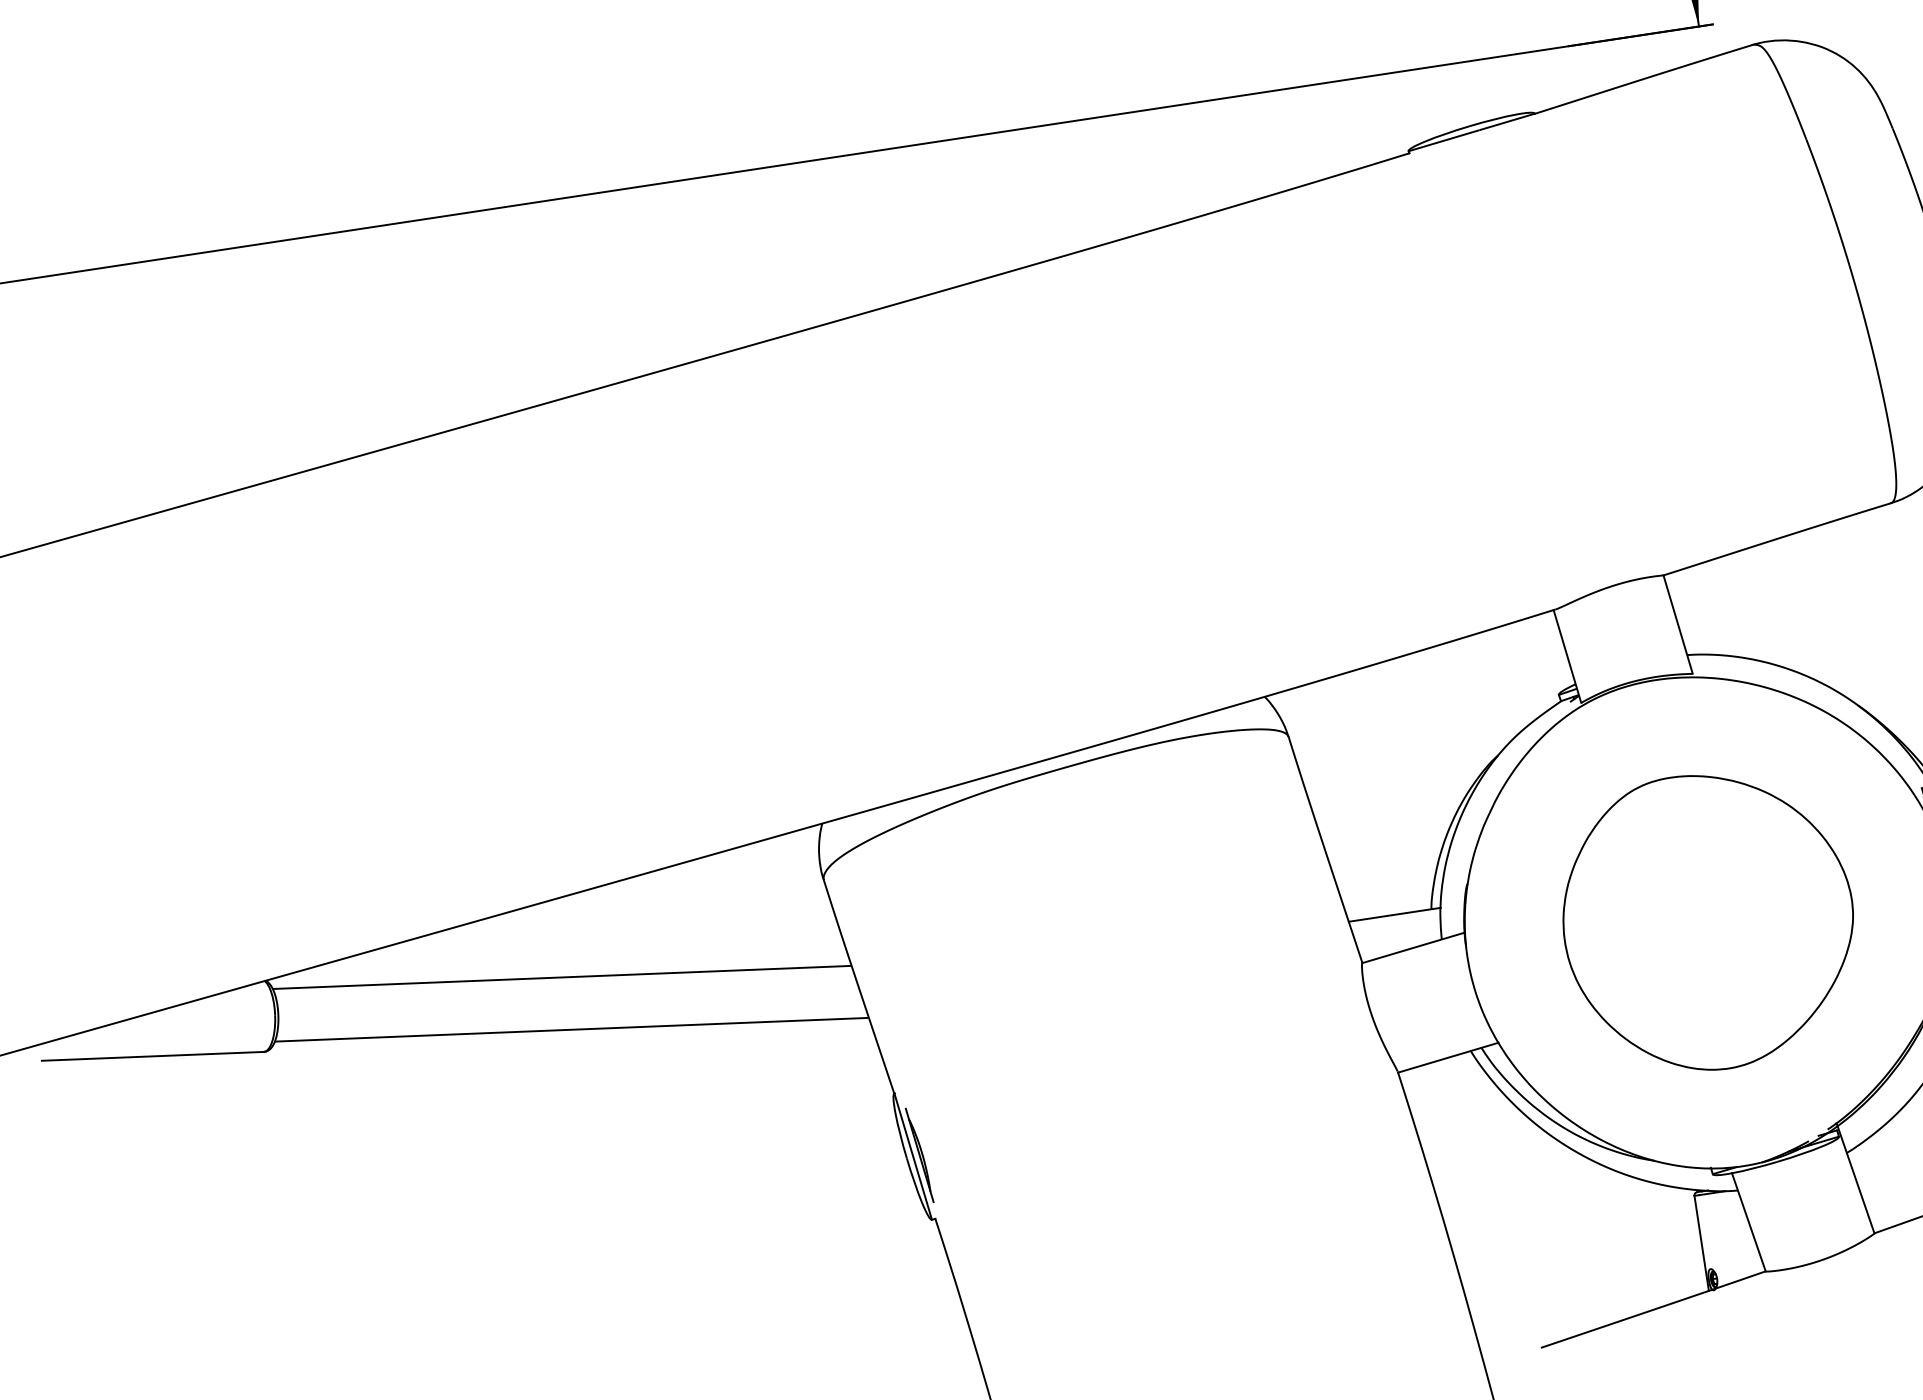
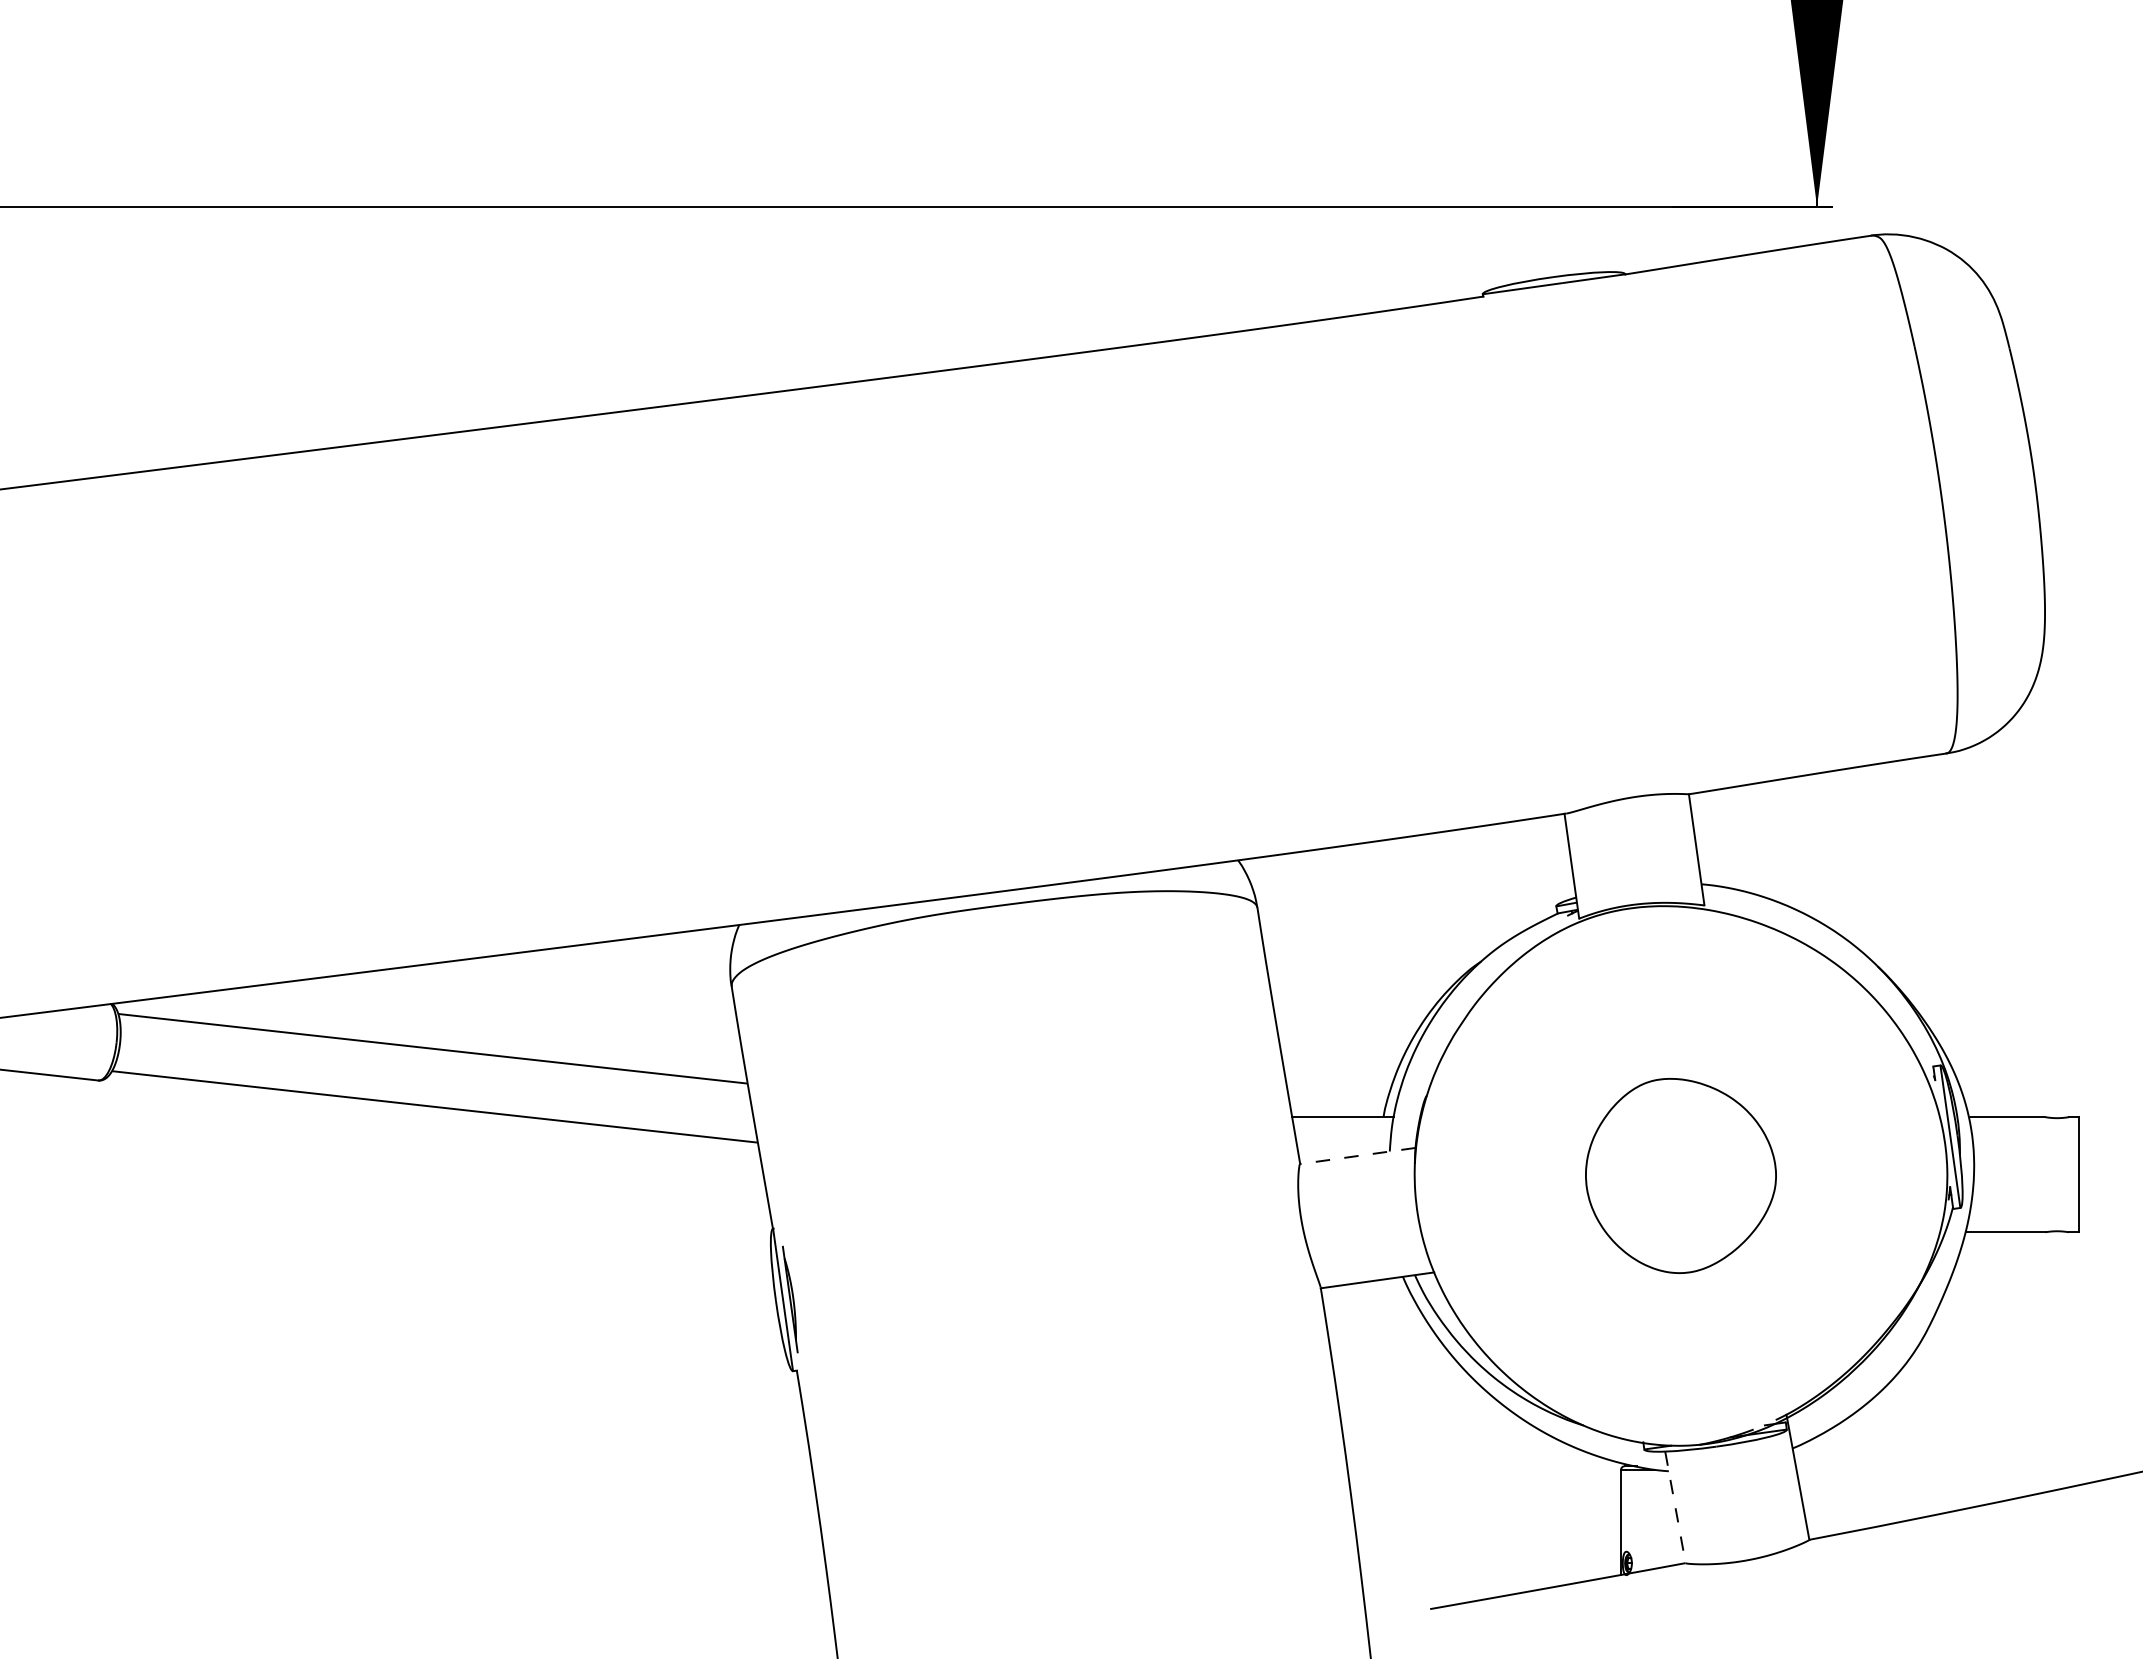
part: (1708, 921) -> (1680, 1175), size x0.6
line: (1413, 948) -> (1357, 1156), solid -> dashed
line: (1748, 1222) -> (1675, 1507), solid -> dashed

